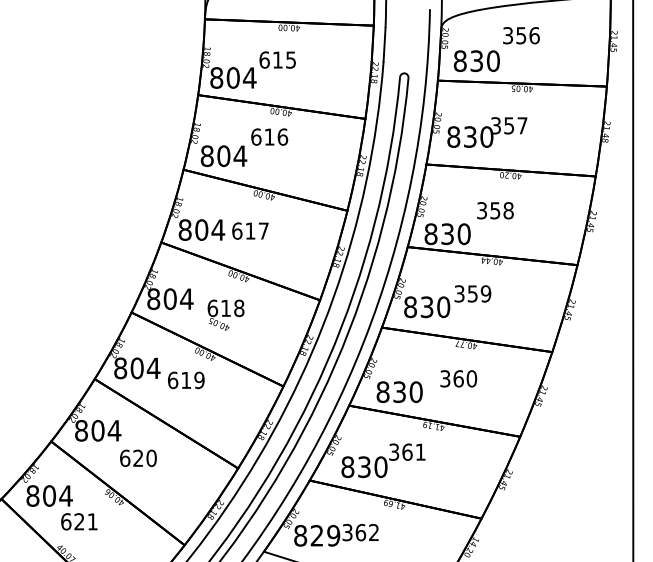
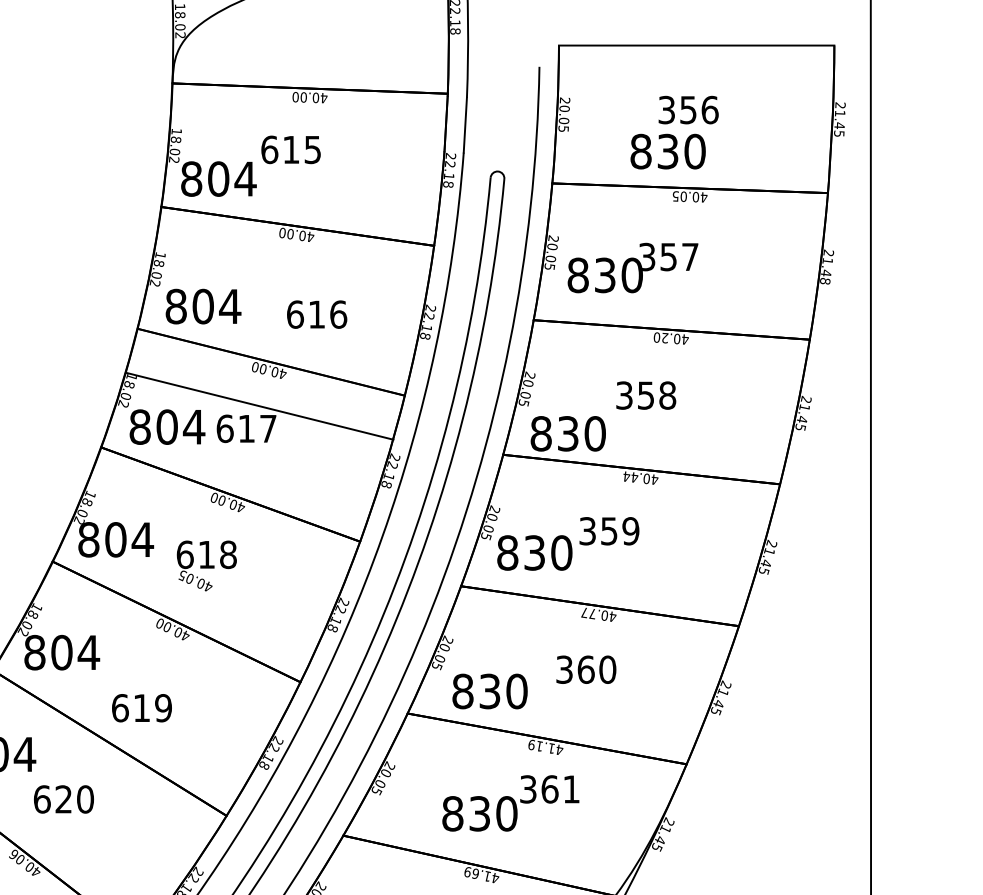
text: (476, 60) -> (667, 150), moved
text: (269, 136) -> (316, 313), moved
line: (265, 189) -> (259, 404), moved
text: (186, 380) -> (142, 708), moved
text: (383, 460) -> (510, 802), moved

